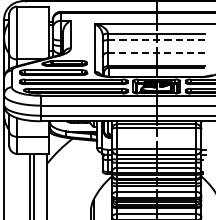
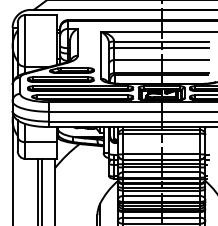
line: (156, 39) -> (161, 47), dashed -> solid
line: (156, 53) -> (161, 60), dashed -> solid

